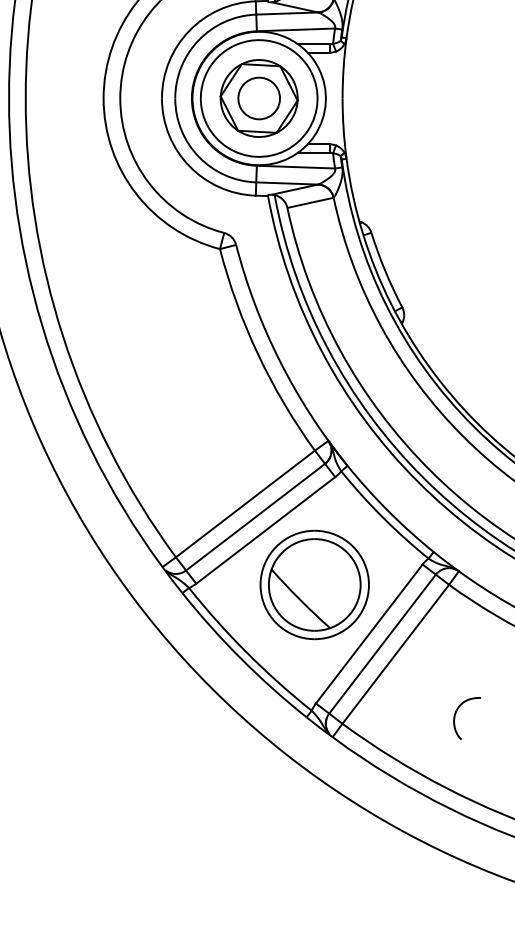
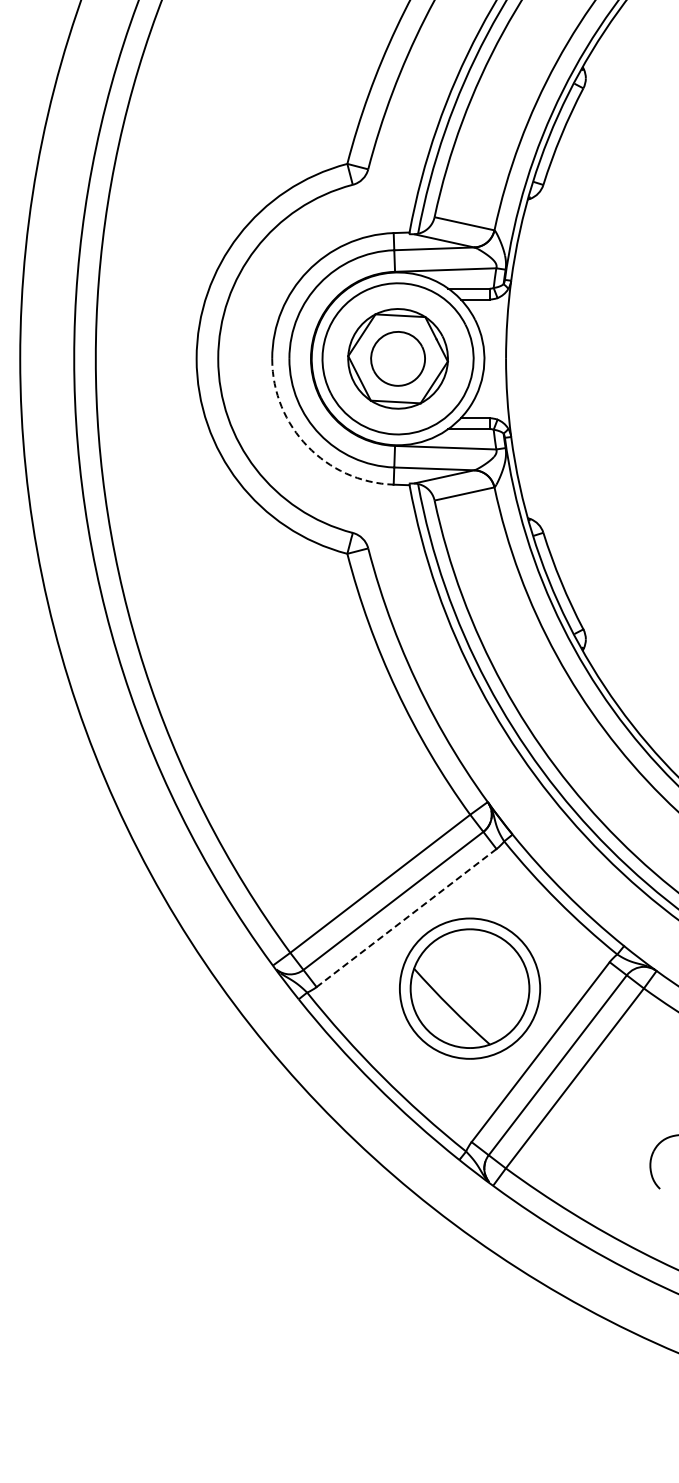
arc: (189, 166) -> (307, 446), solid -> dashed
line: (265, 530) -> (406, 918), solid -> dashed

